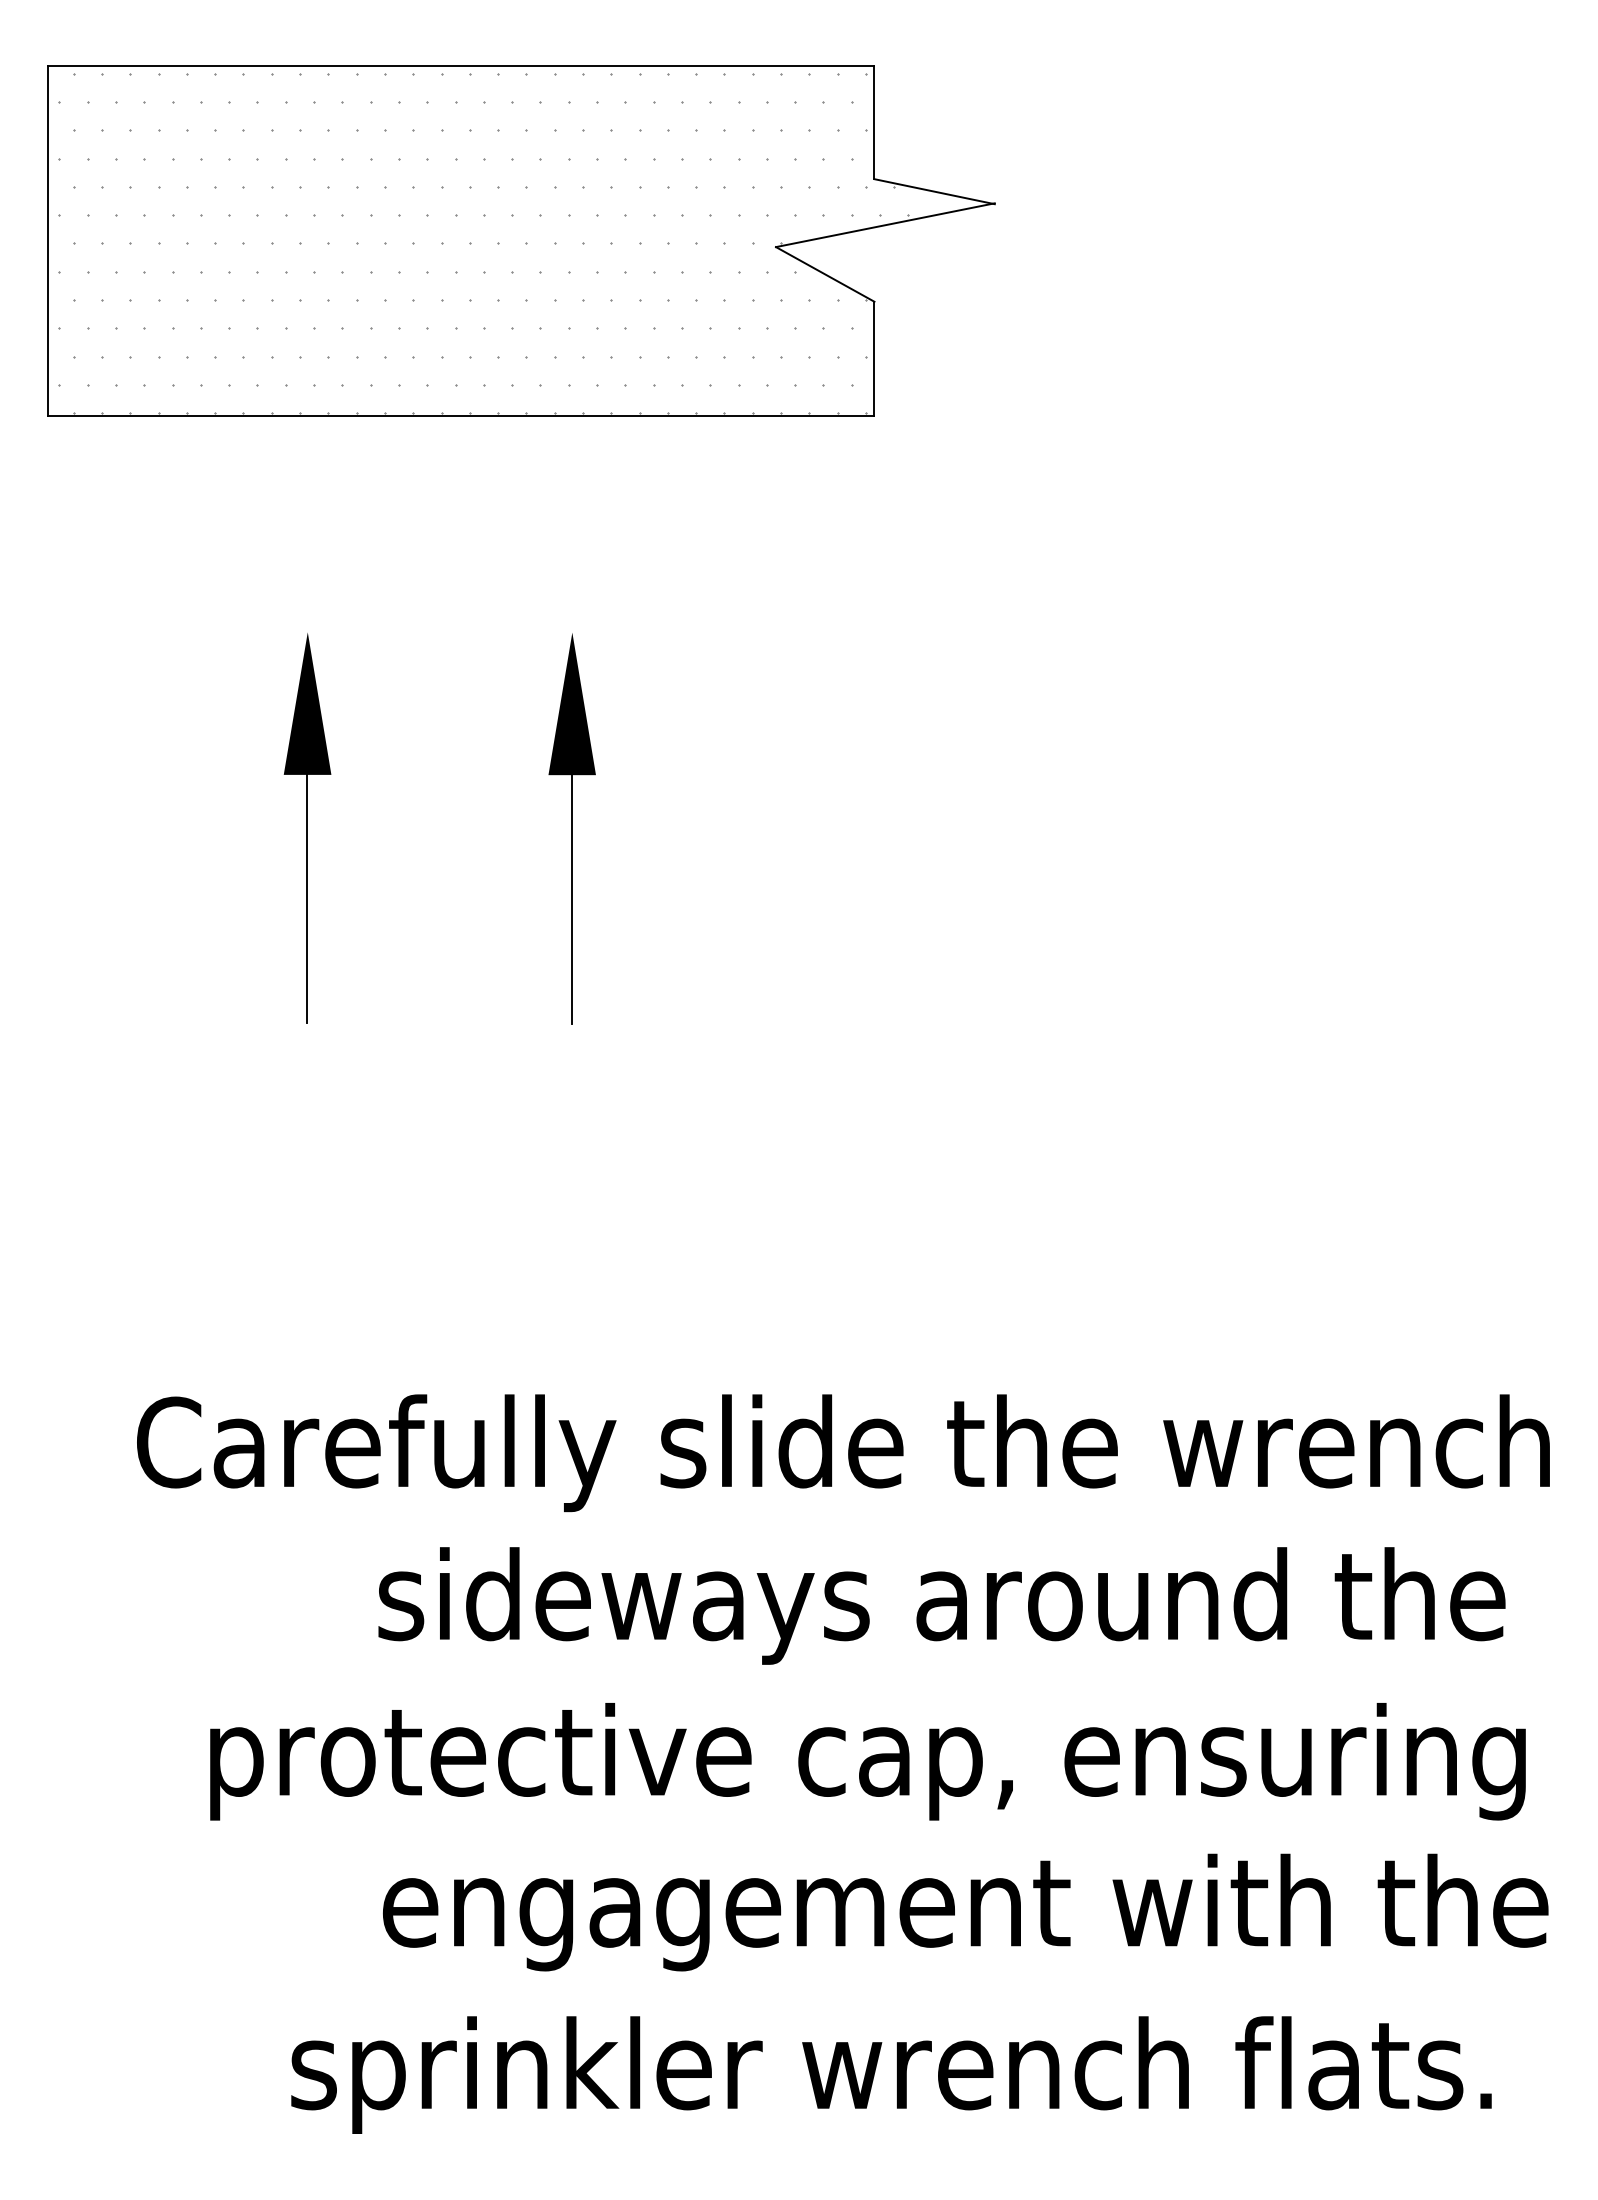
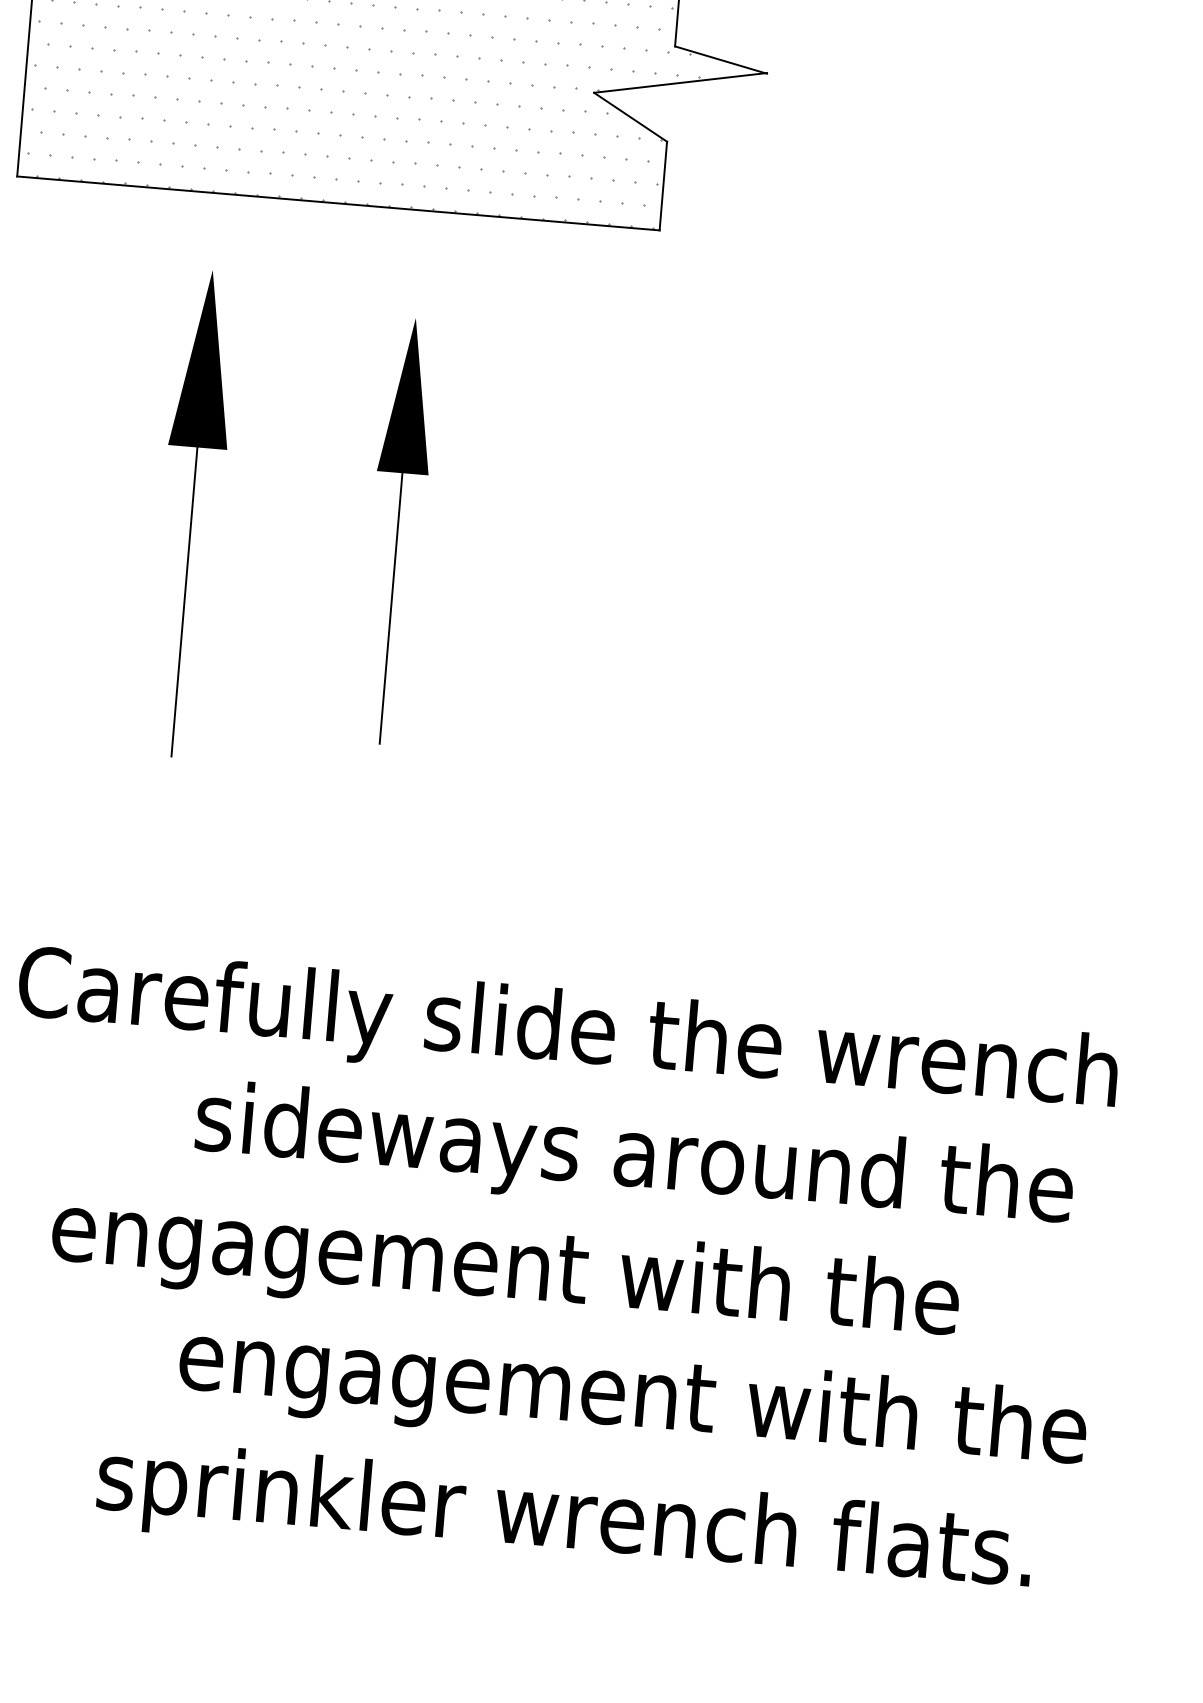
part: (307, 828) -> (191, 514), size x1.6
part: (571, 828) -> (397, 531), size x1.4
text: (865, 1761) -> (564, 1275), protective cap, ensuring -> engagement with the

